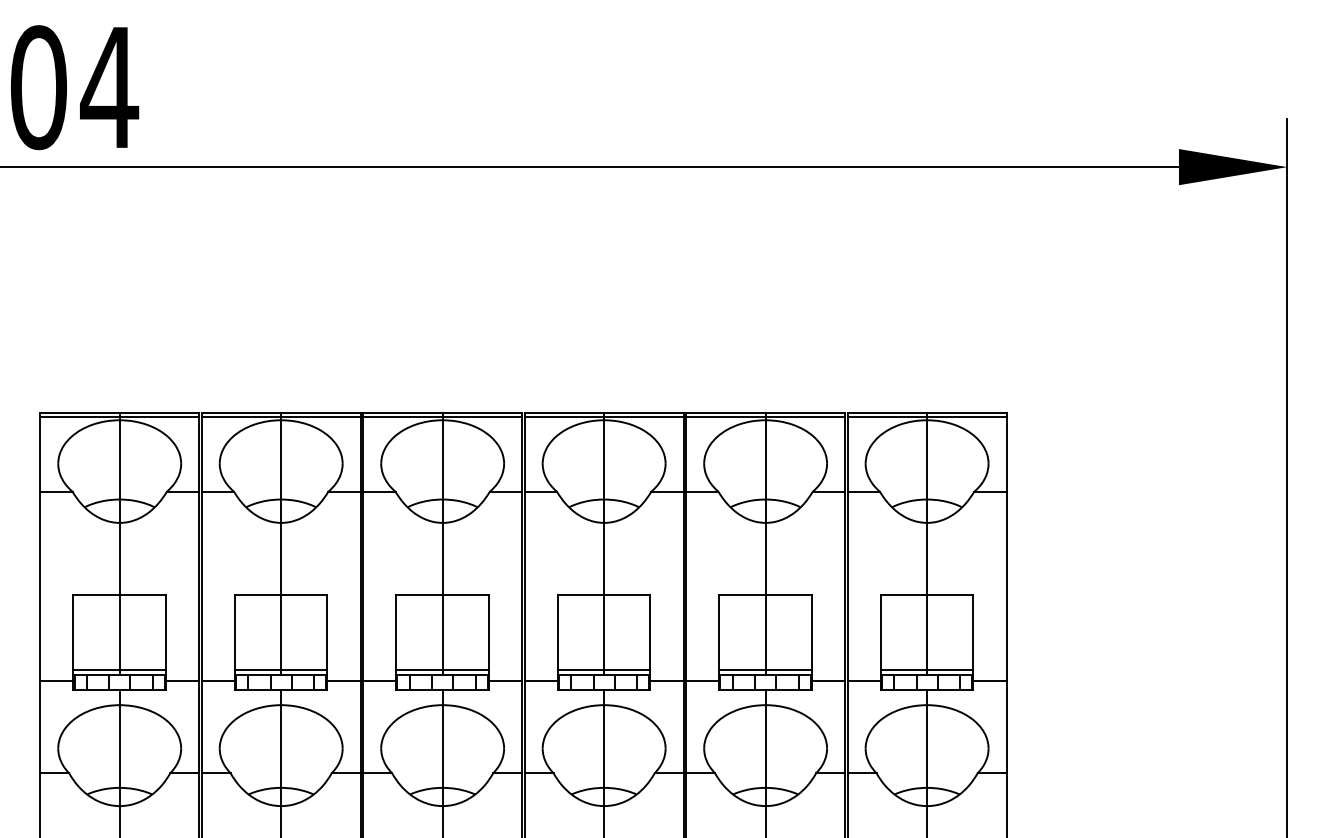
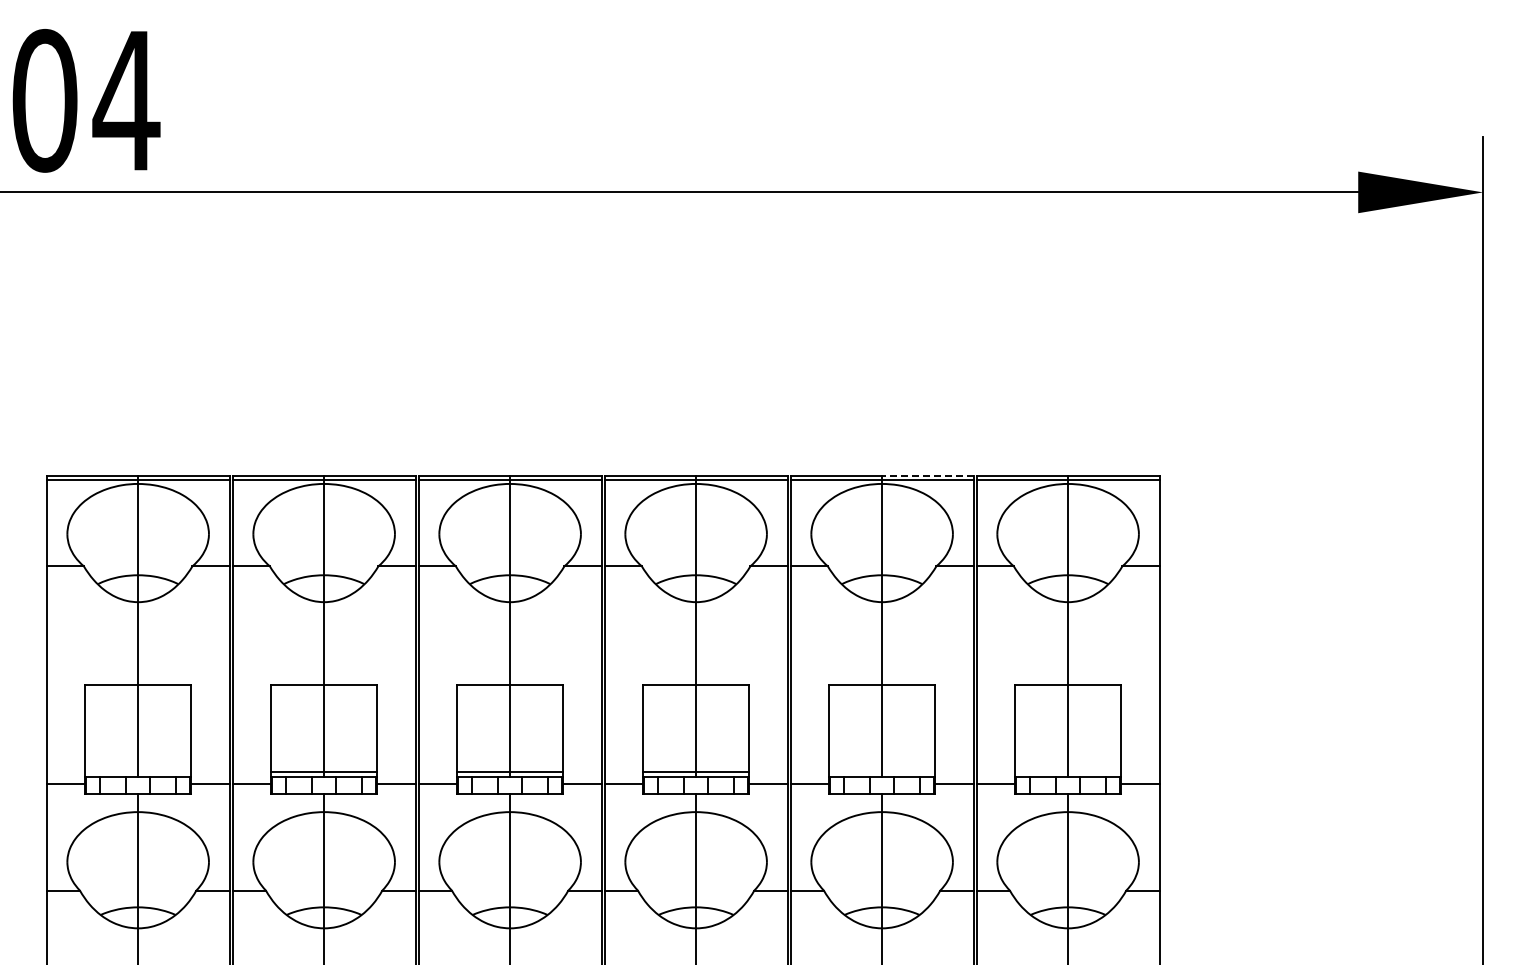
line: (805, 412) -> (927, 475), solid -> dashed
line: (119, 670) -> (137, 772), removed
line: (765, 670) -> (881, 772), removed
line: (926, 670) -> (1067, 772), removed

